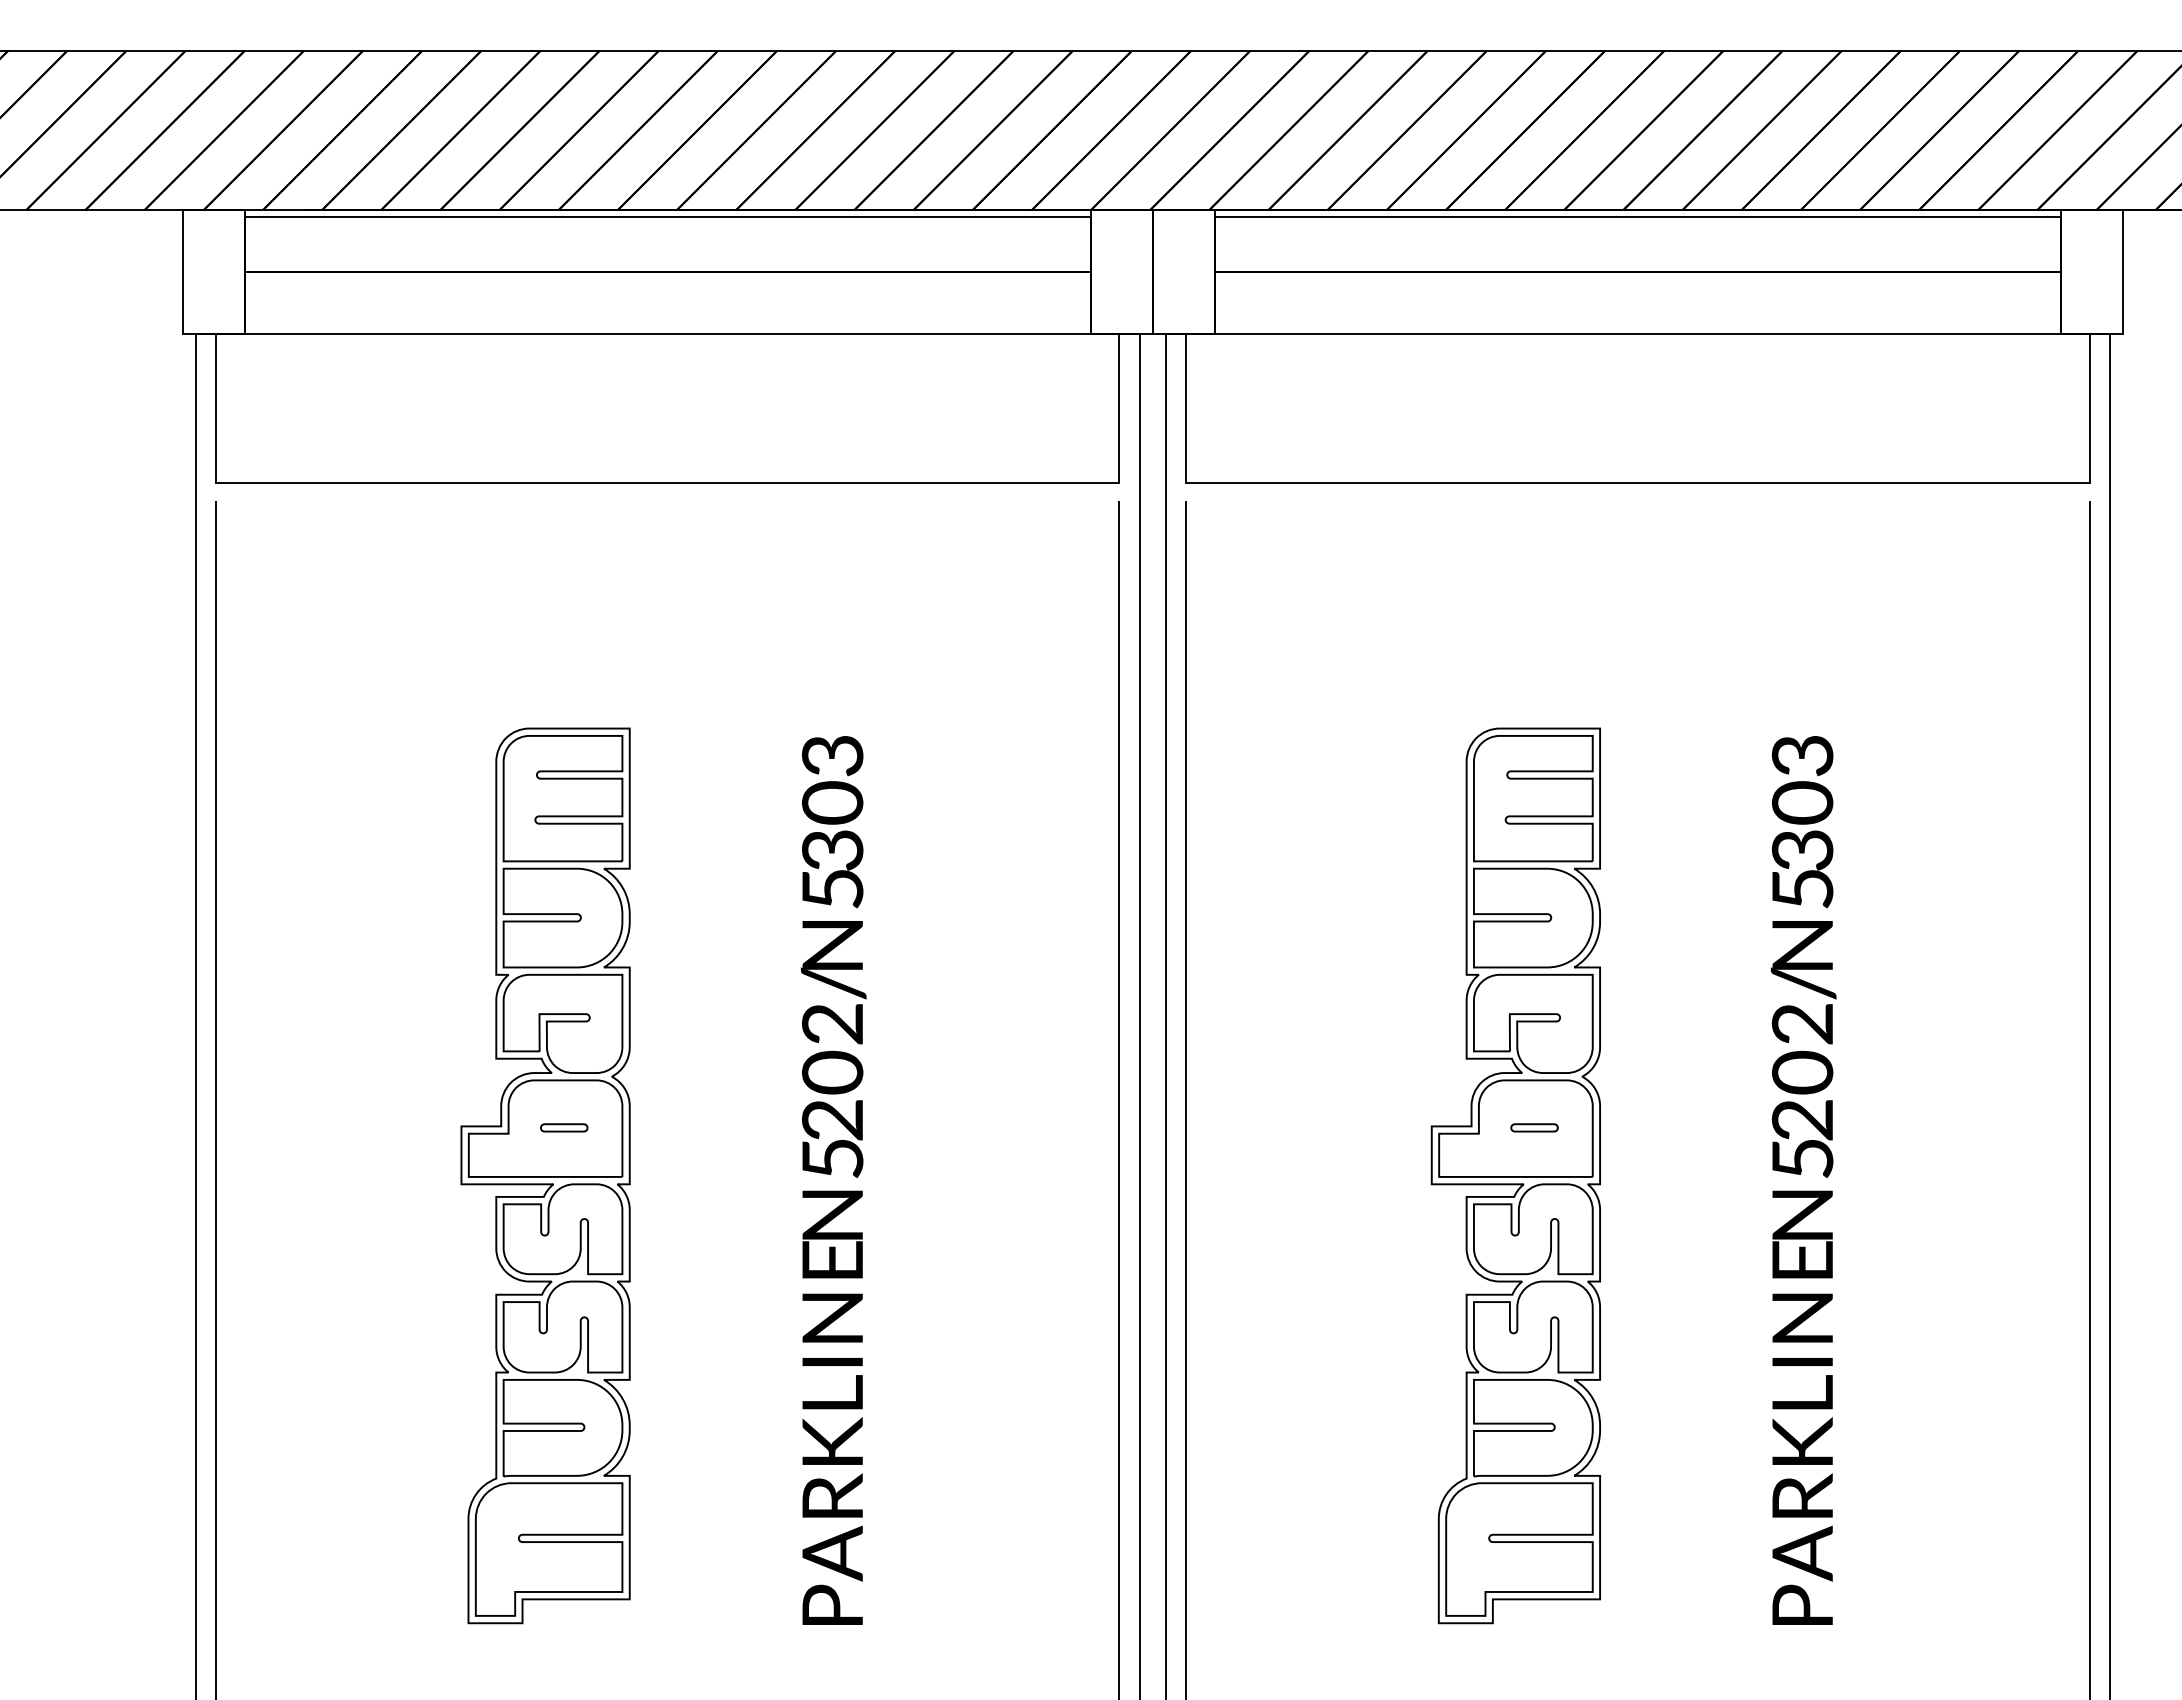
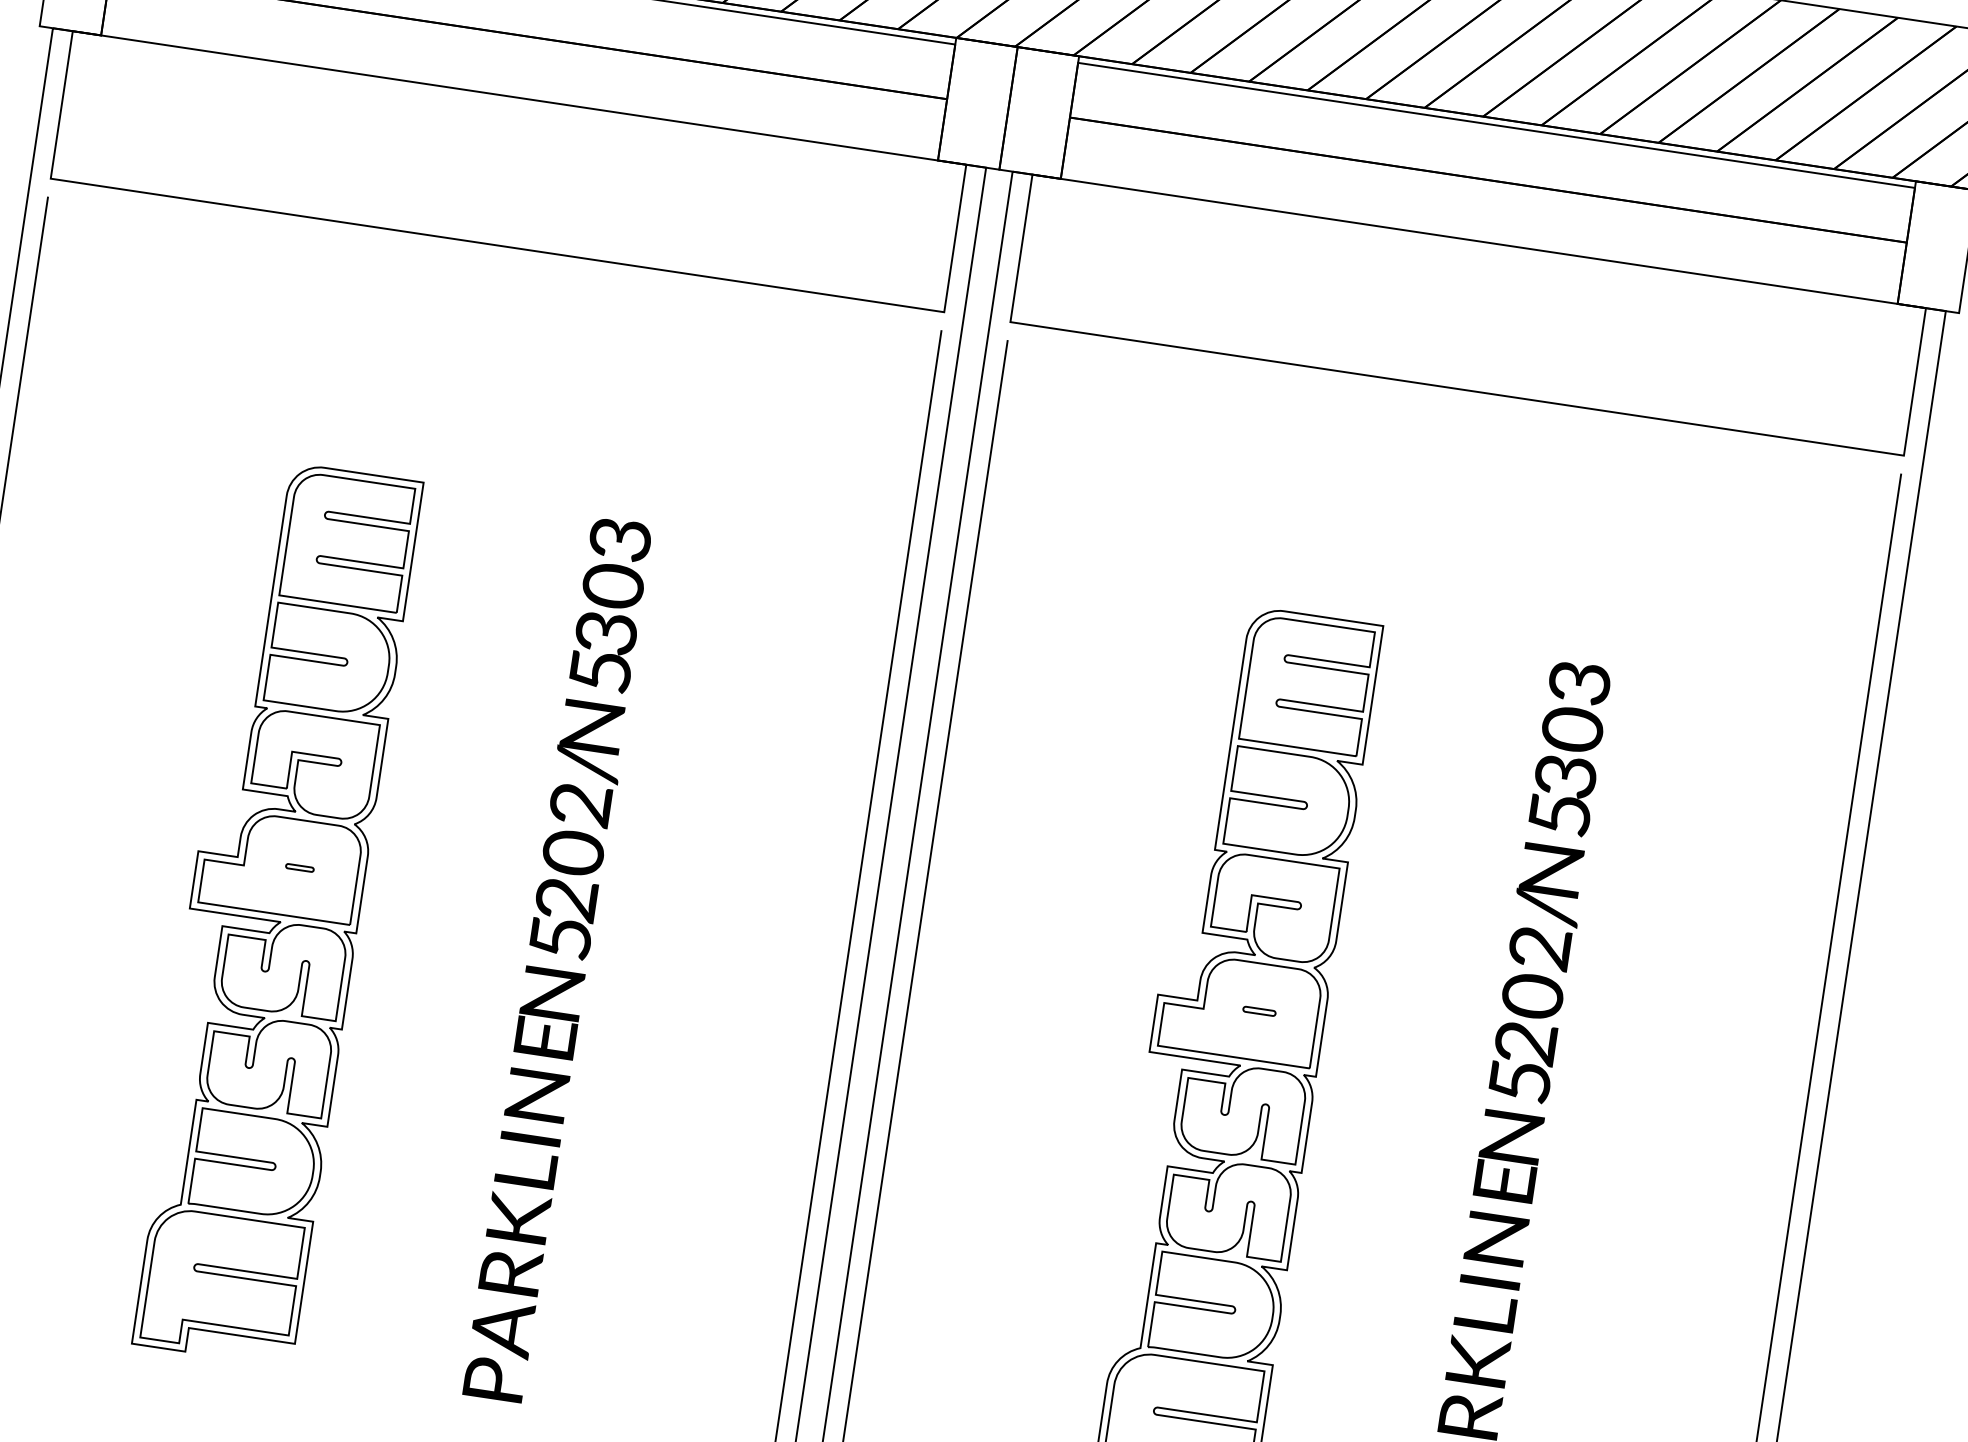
part: (564, 1127) -> (300, 867), size x0.6
part: (1534, 1127) -> (1259, 1010), size x0.7

